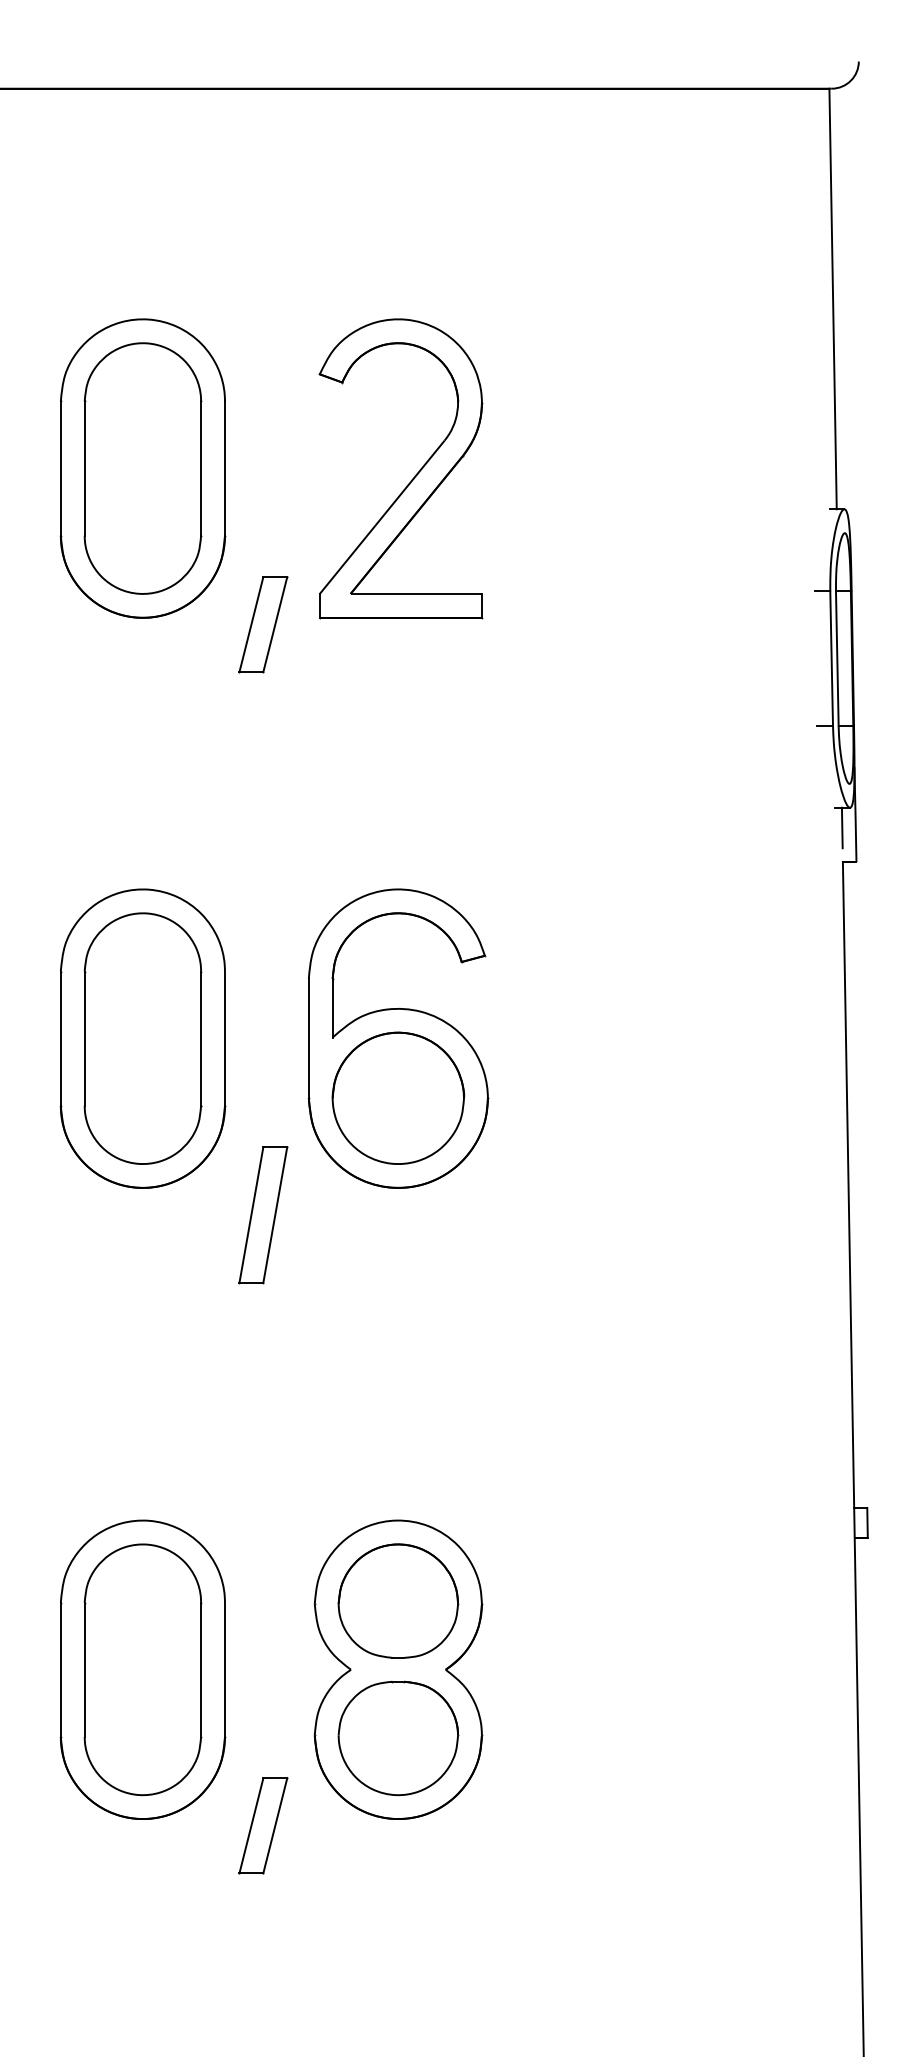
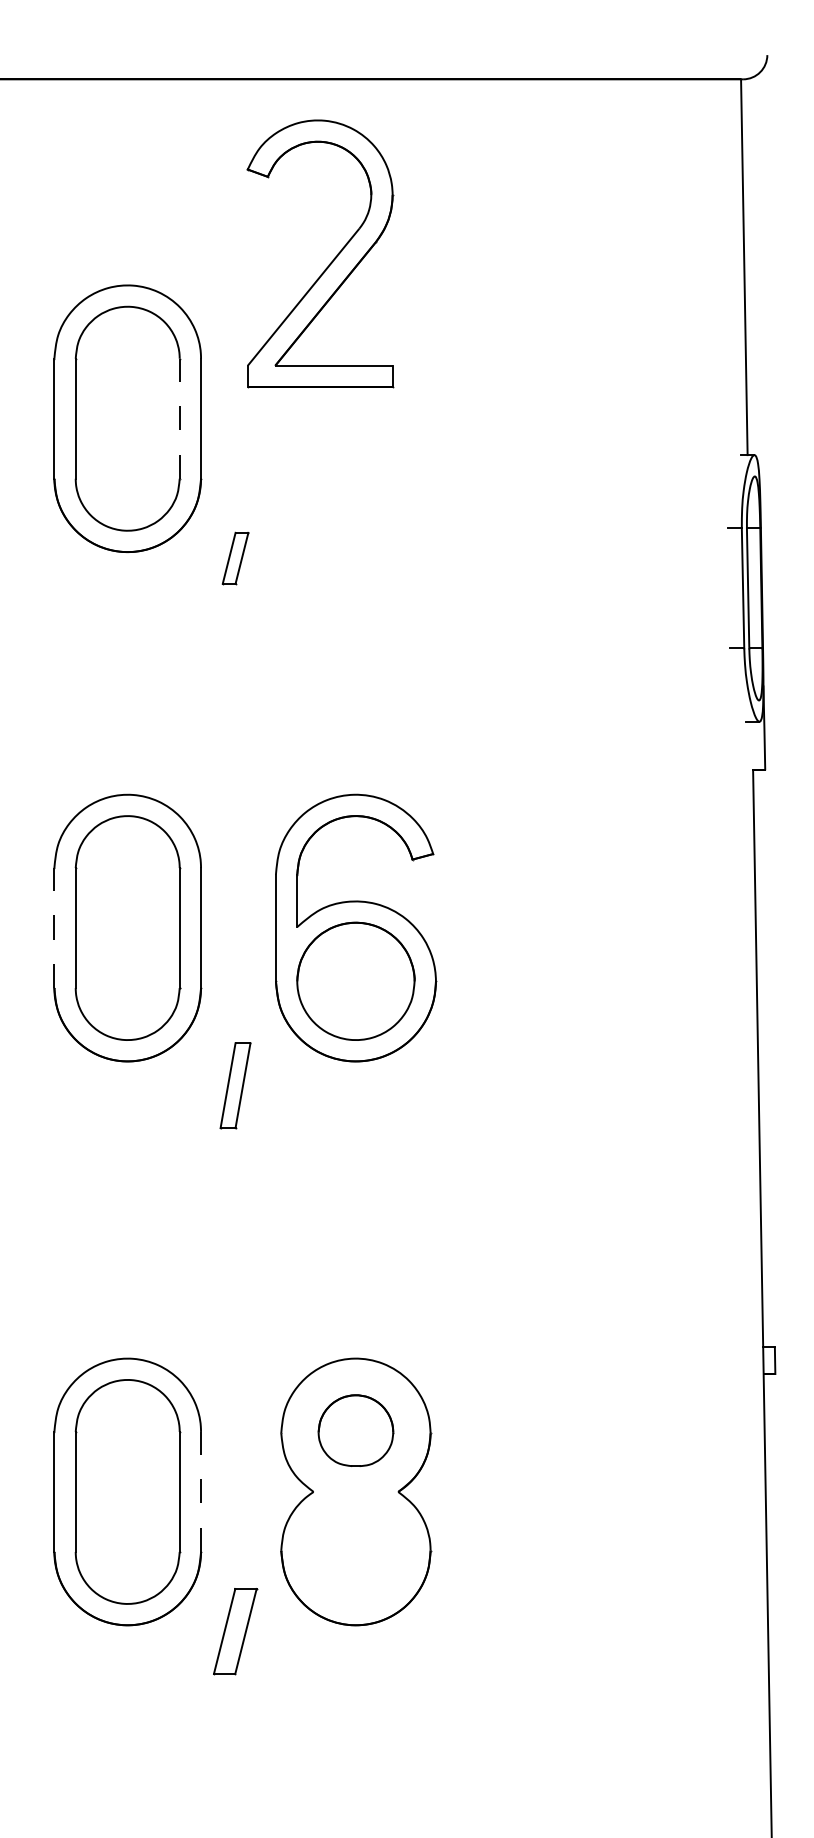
line: (200, 468) -> (179, 418), solid -> dashed
part: (412, 478) -> (330, 262), moved
part: (263, 624) -> (235, 558), size x0.6
line: (842, 827) -> (752, 739), removed
line: (60, 1038) -> (54, 927), solid -> dashed
part: (263, 1214) -> (235, 1085), size x0.7
part: (397, 1601) -> (355, 1430), size x0.7
line: (225, 1669) -> (201, 1491), solid -> dashed
part: (397, 1737) -> (355, 1552), removed

